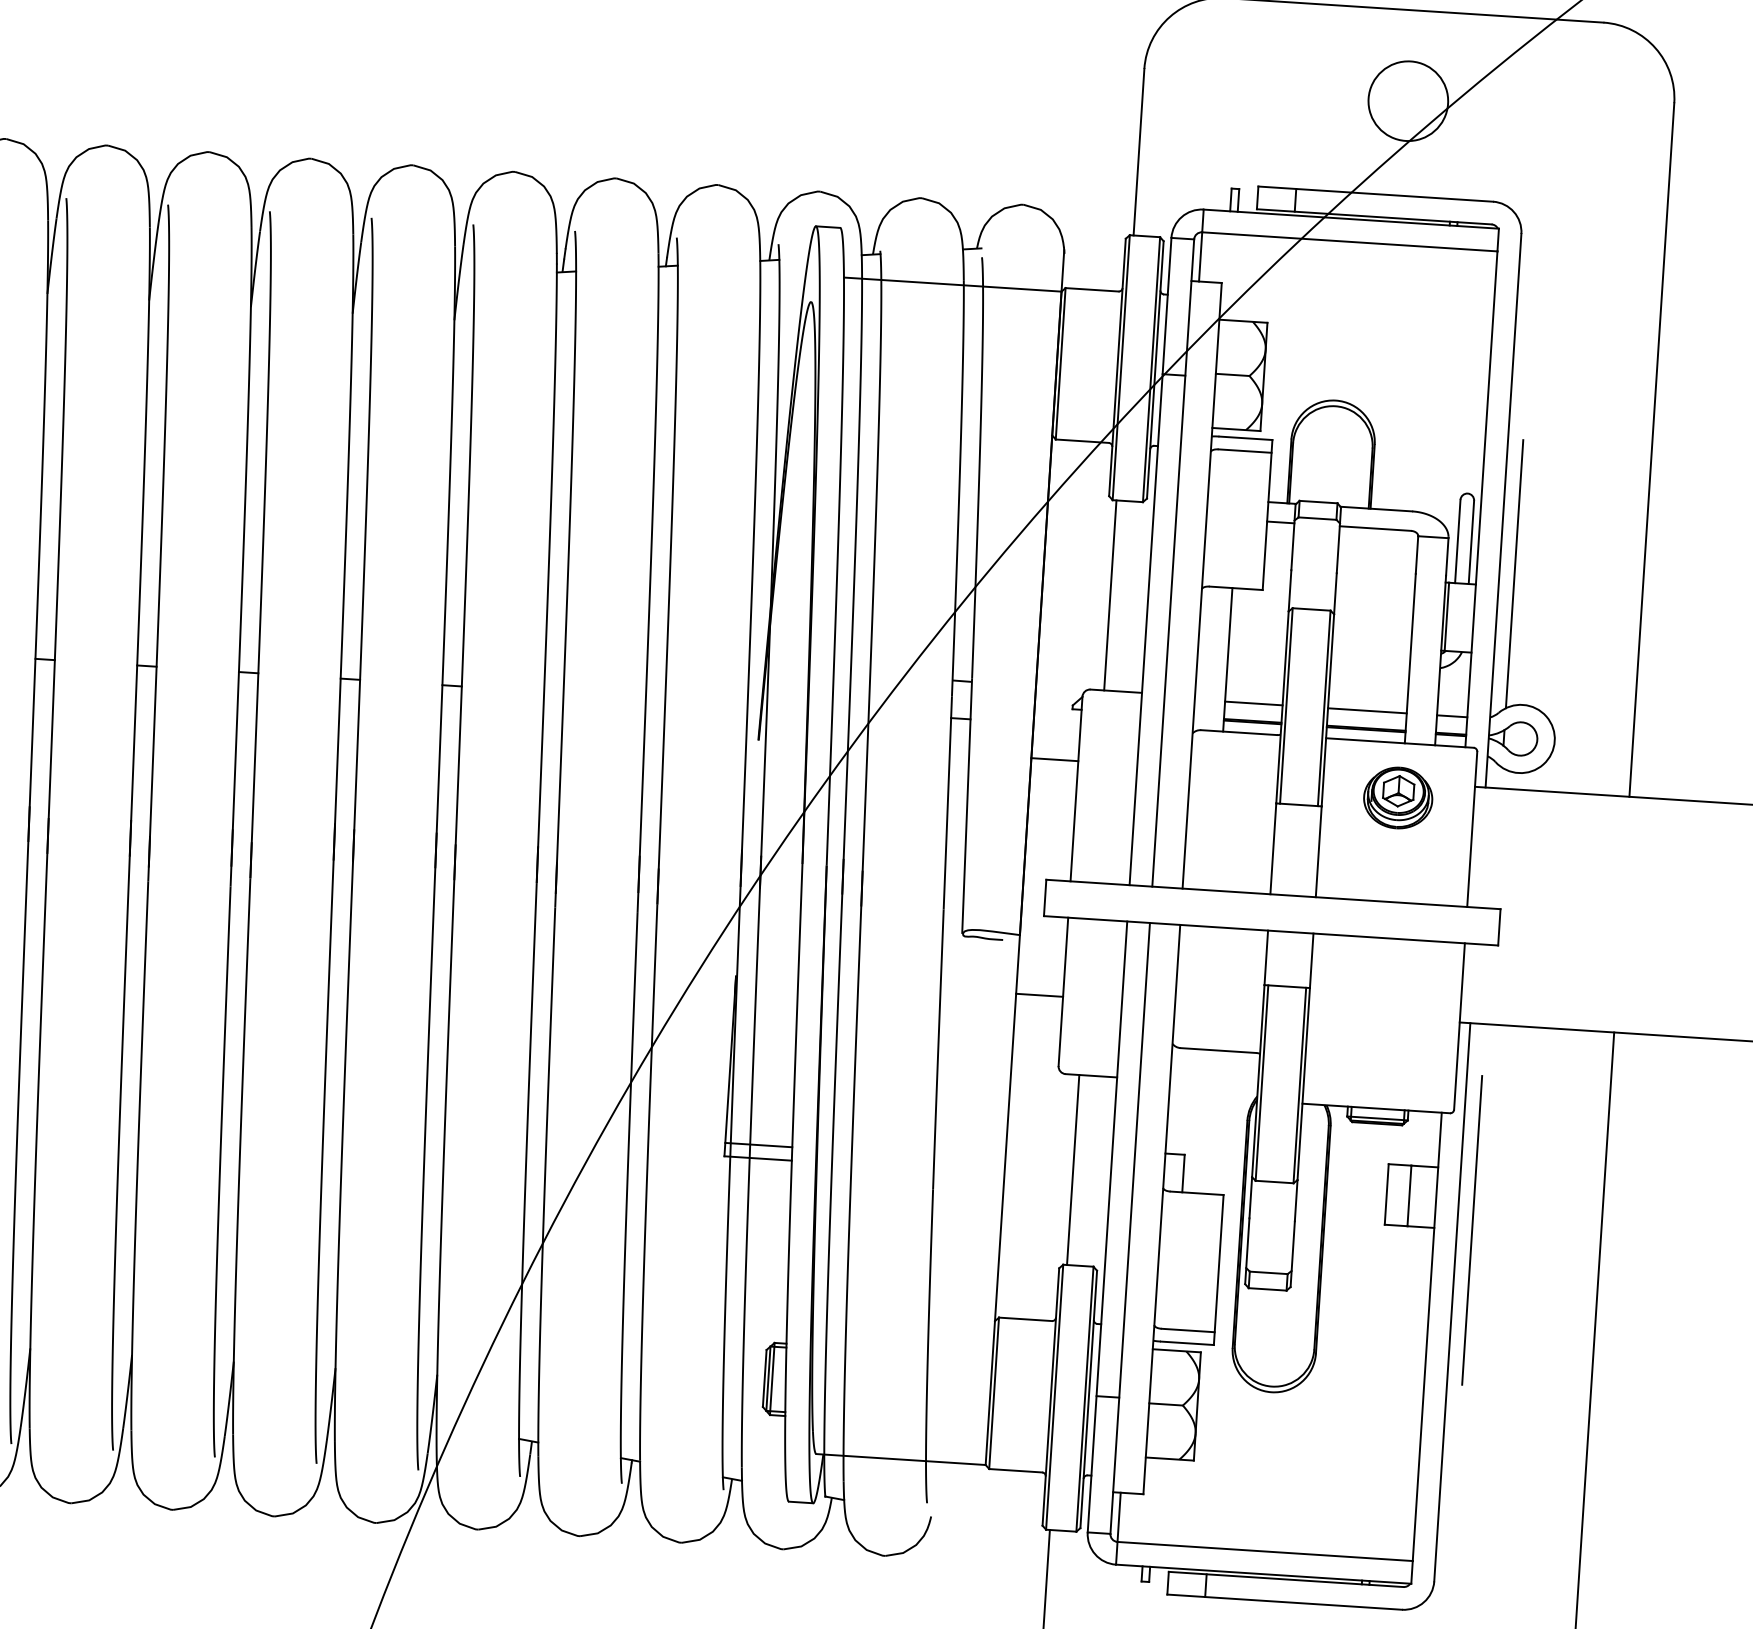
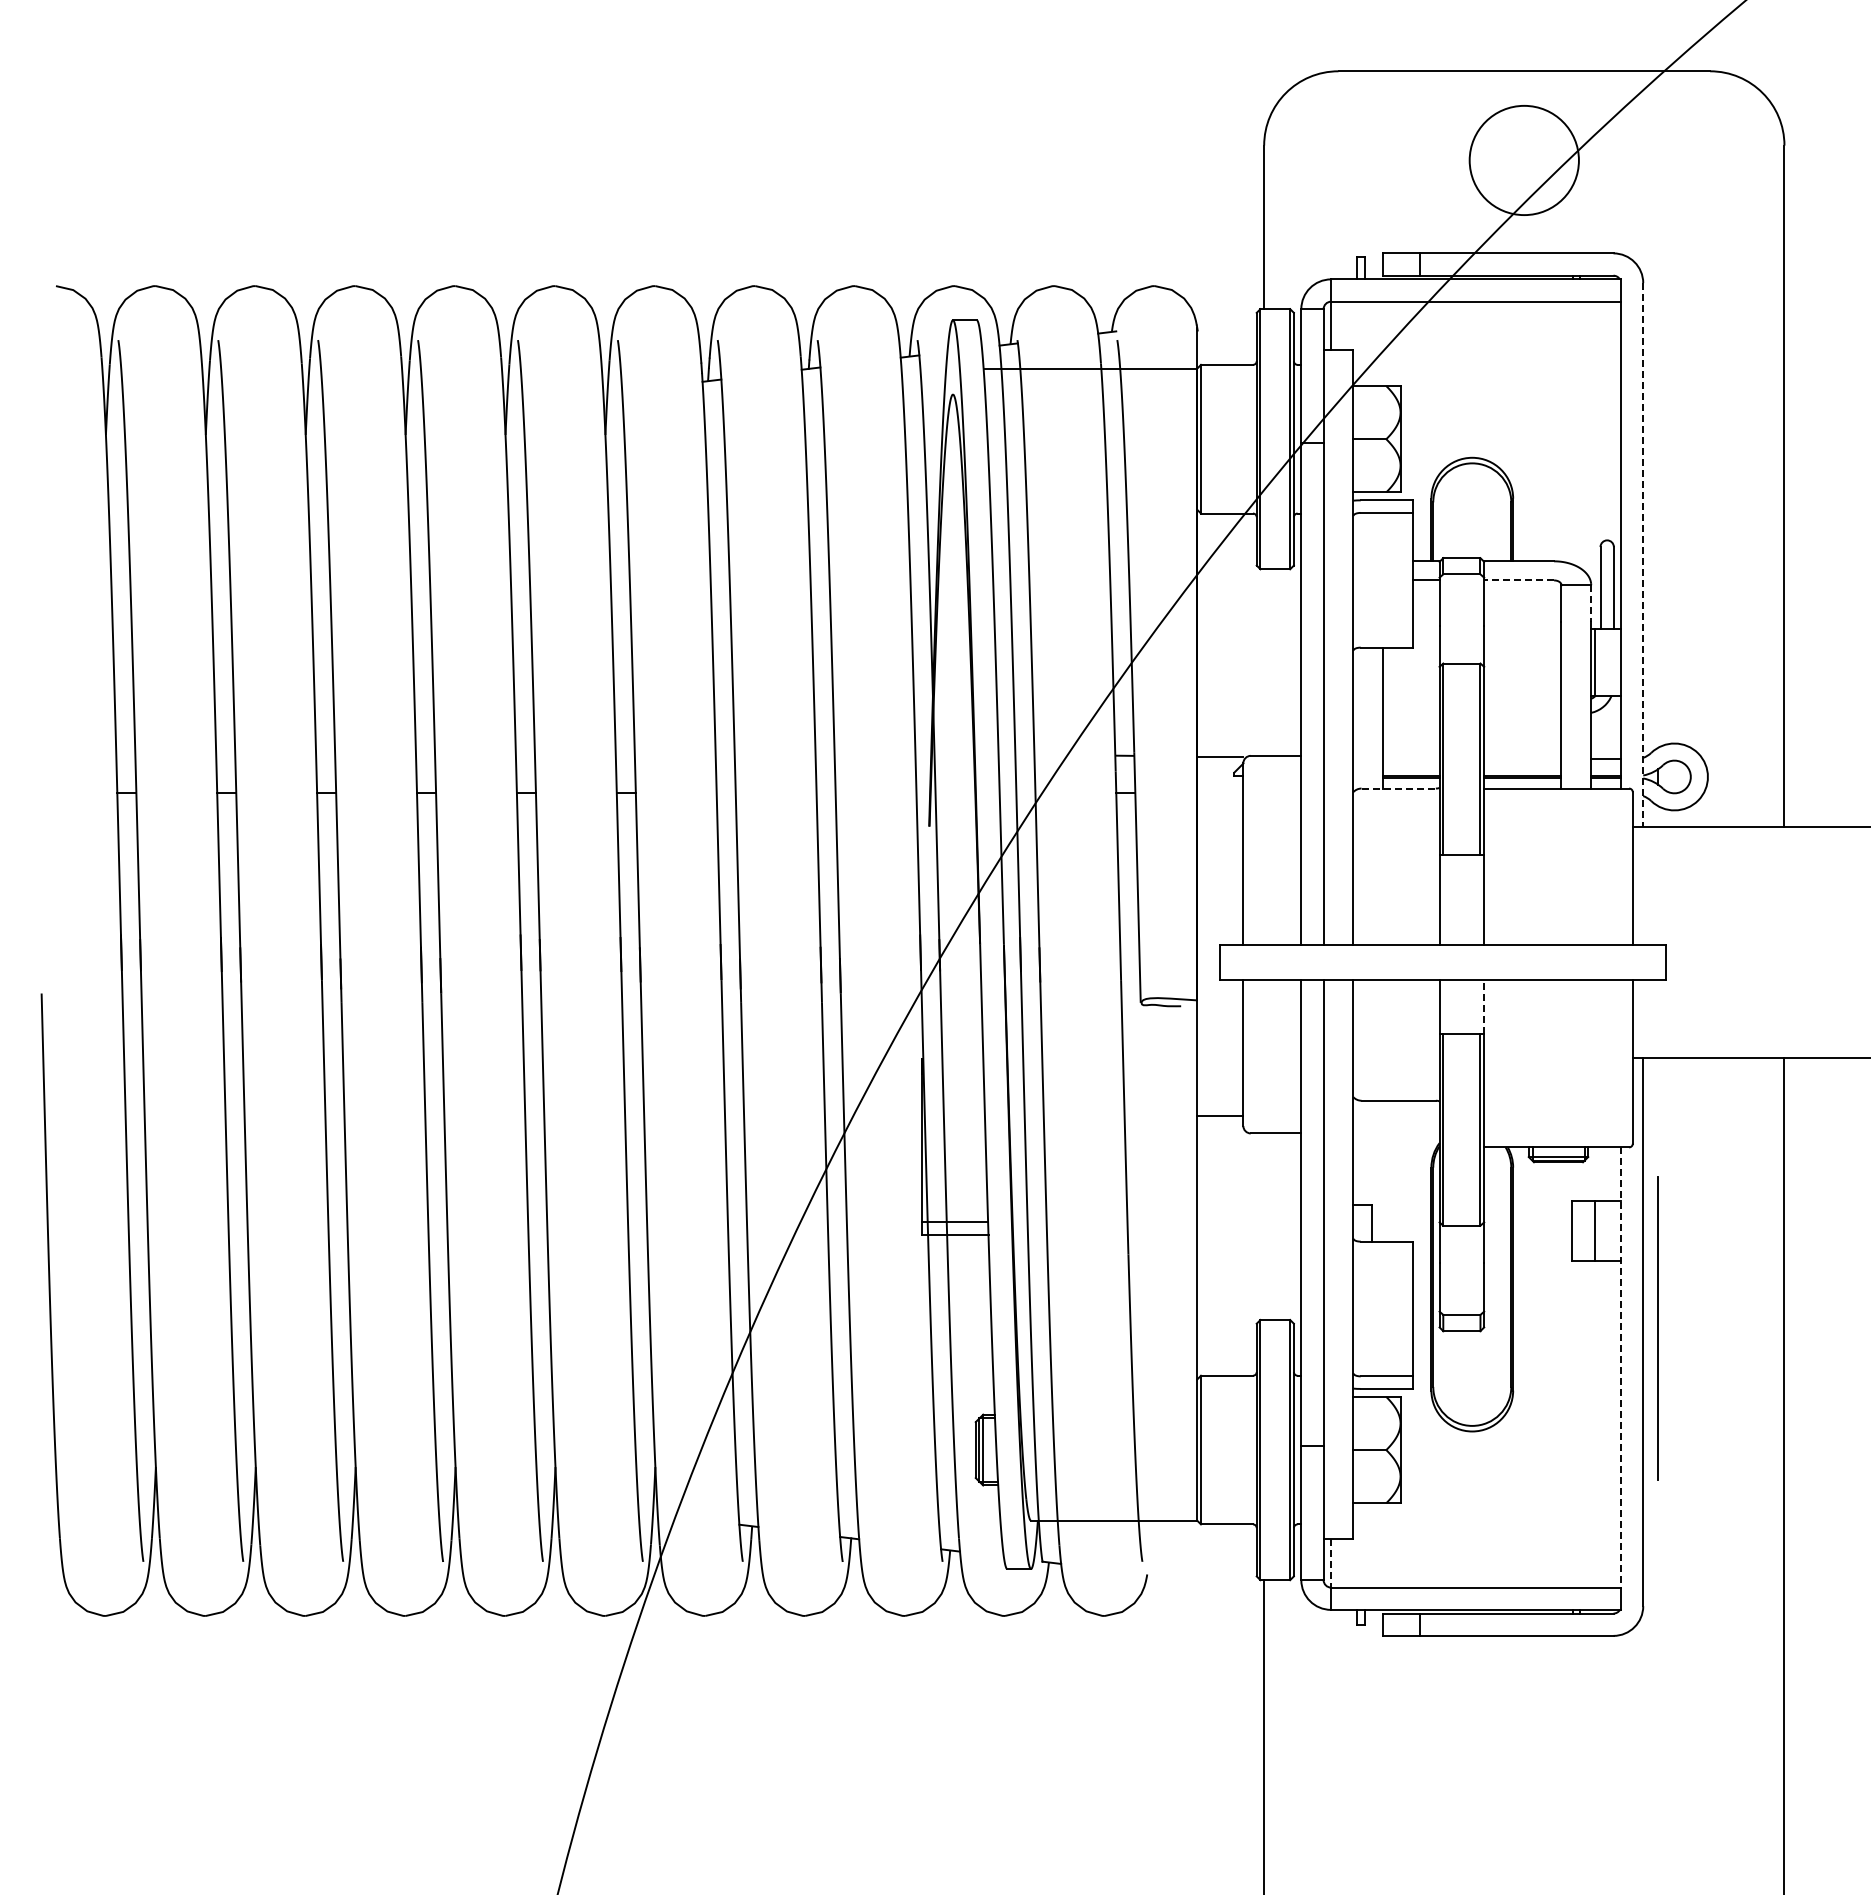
circle: (1408, 101) -> (1524, 160), size x1.4
line: (1503, 510) -> (1643, 554), solid -> dashed
line: (1375, 528) -> (1519, 580), solid -> dashed
line: (1447, 557) -> (1591, 604), solid -> dashed
line: (1515, 573) -> (1658, 615), removed
line: (1110, 595) -> (1264, 662), removed
line: (1253, 703) -> (1411, 759), removed
line: (1367, 711) -> (1522, 759), removed
line: (1239, 732) -> (1399, 788), solid -> dashed
line: (1055, 759) -> (1220, 756), moved
part: (1398, 798) -> (1558, 842), removed
line: (1312, 961) -> (1484, 1007), solid -> dashed
line: (1039, 995) -> (1220, 1116), moved
line: (1073, 1169) -> (1264, 1226), removed
line: (1471, 1230) -> (1657, 1328), moved
line: (1426, 1336) -> (1620, 1367), solid -> dashed
line: (1119, 1517) -> (1331, 1563), solid -> dashed

